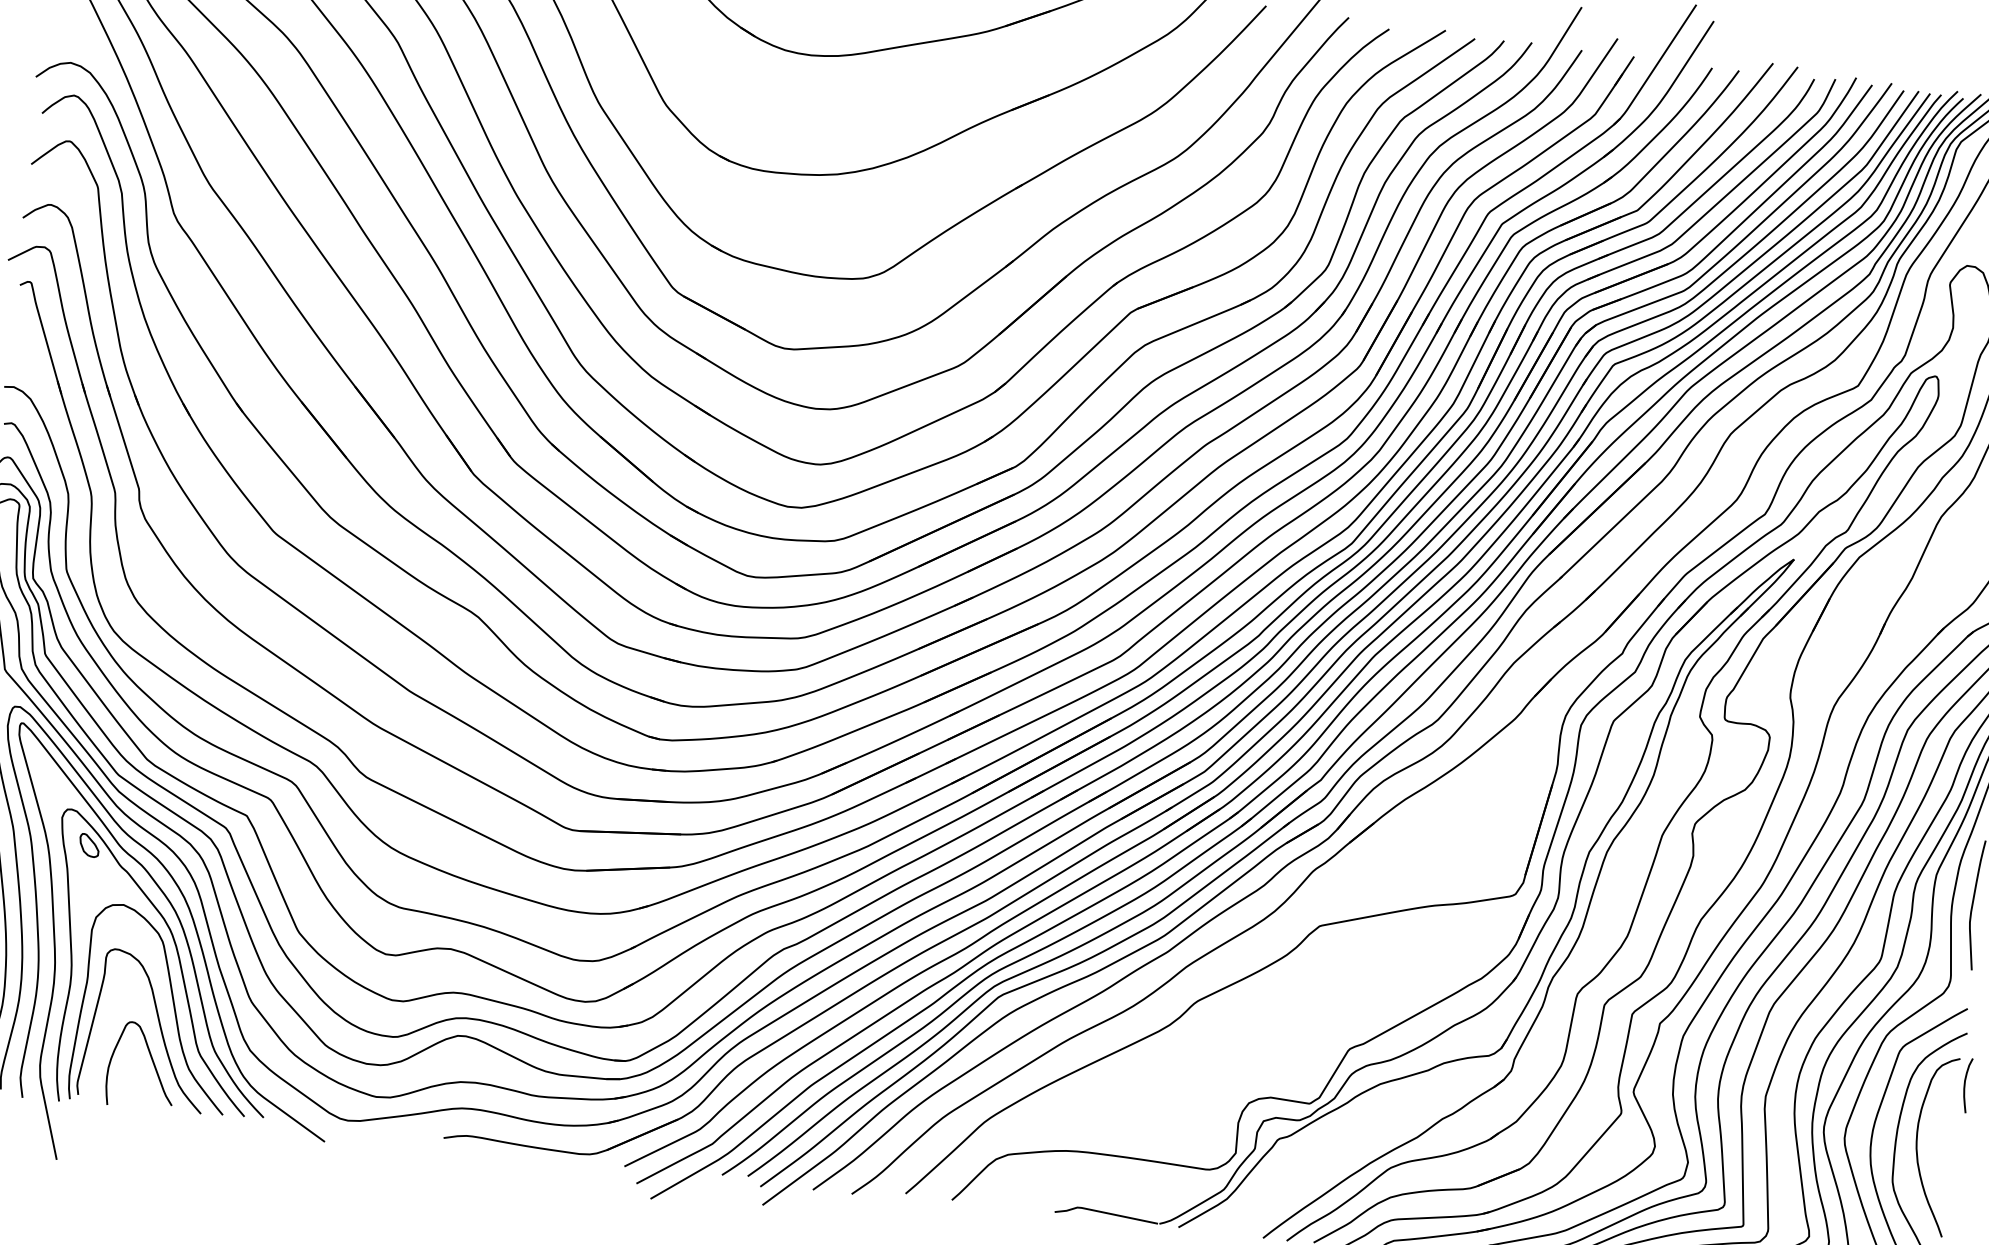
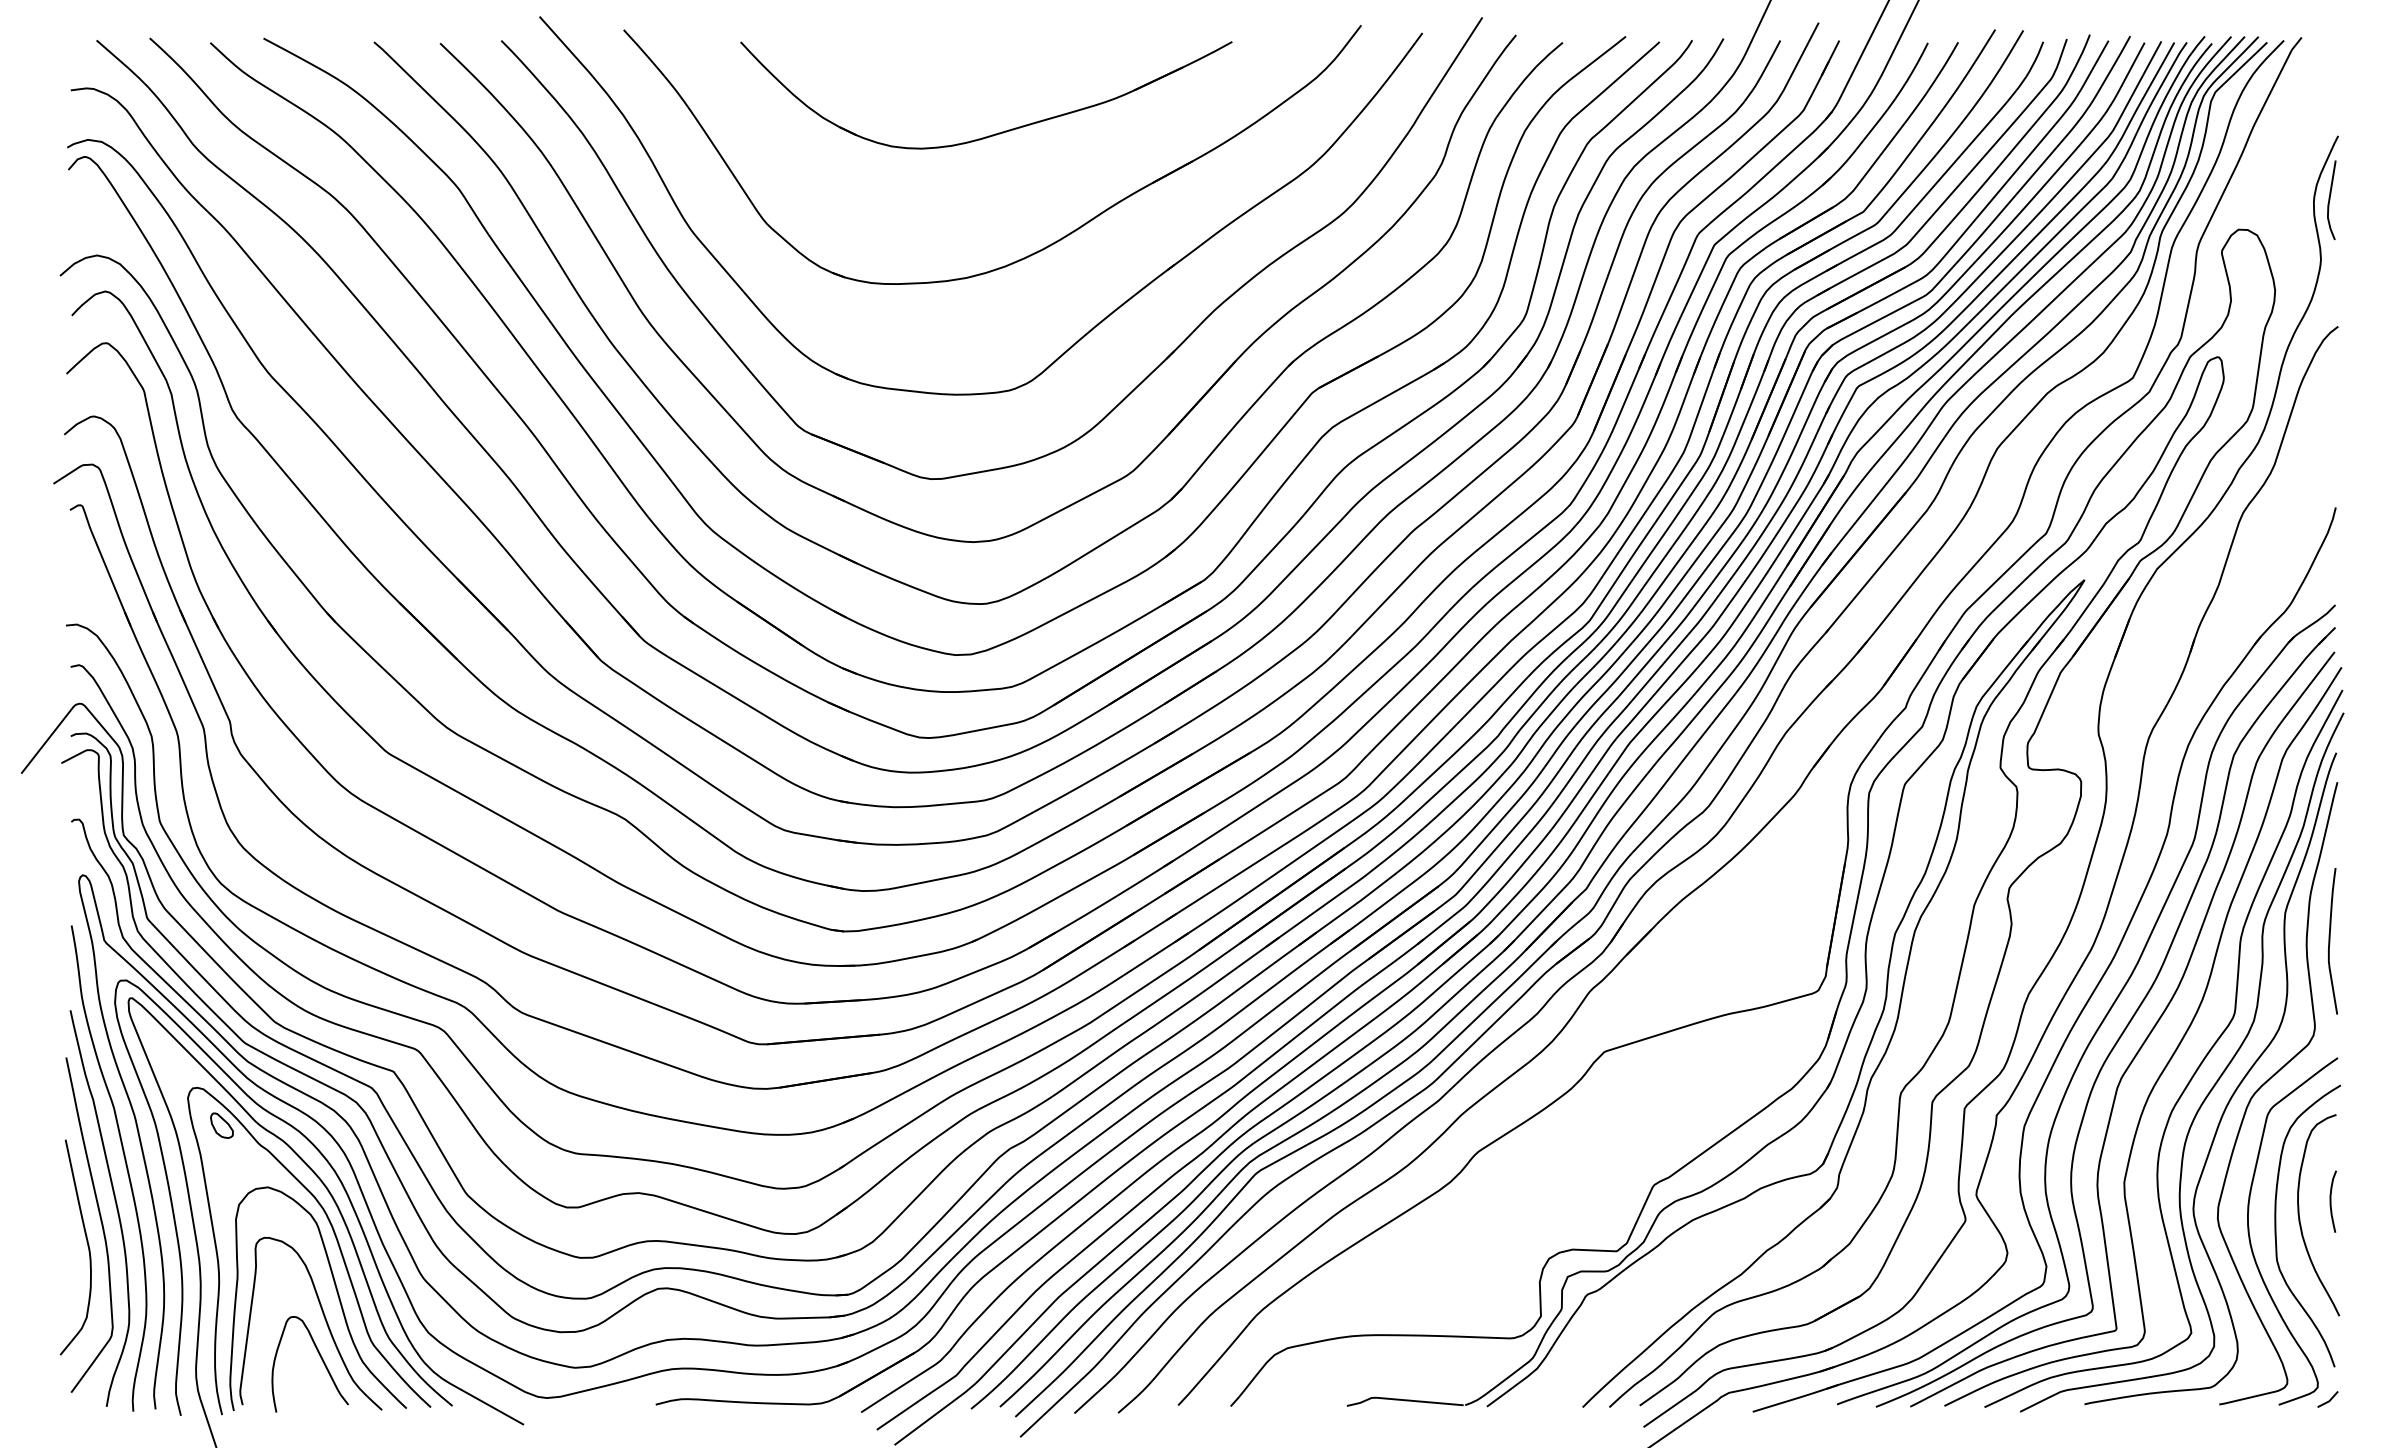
curve: (1965, 1085) -> (2331, 1201), moved

